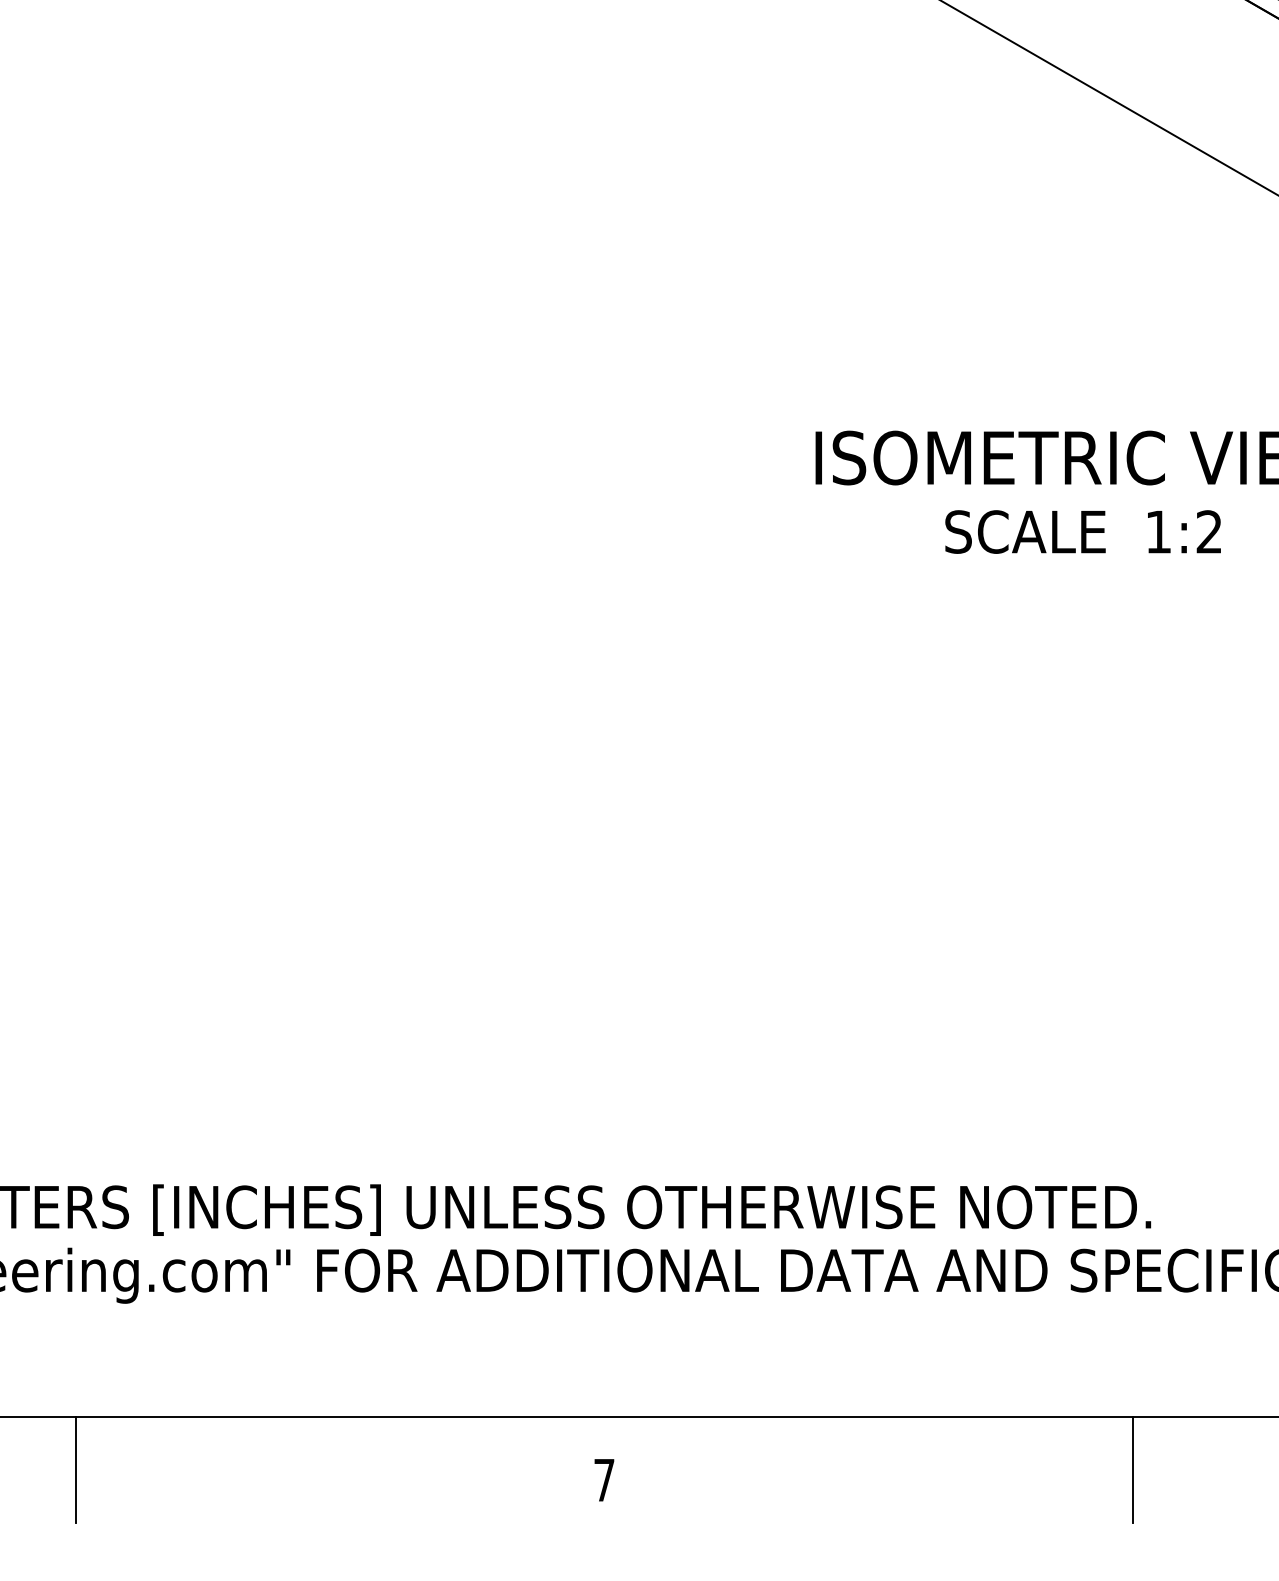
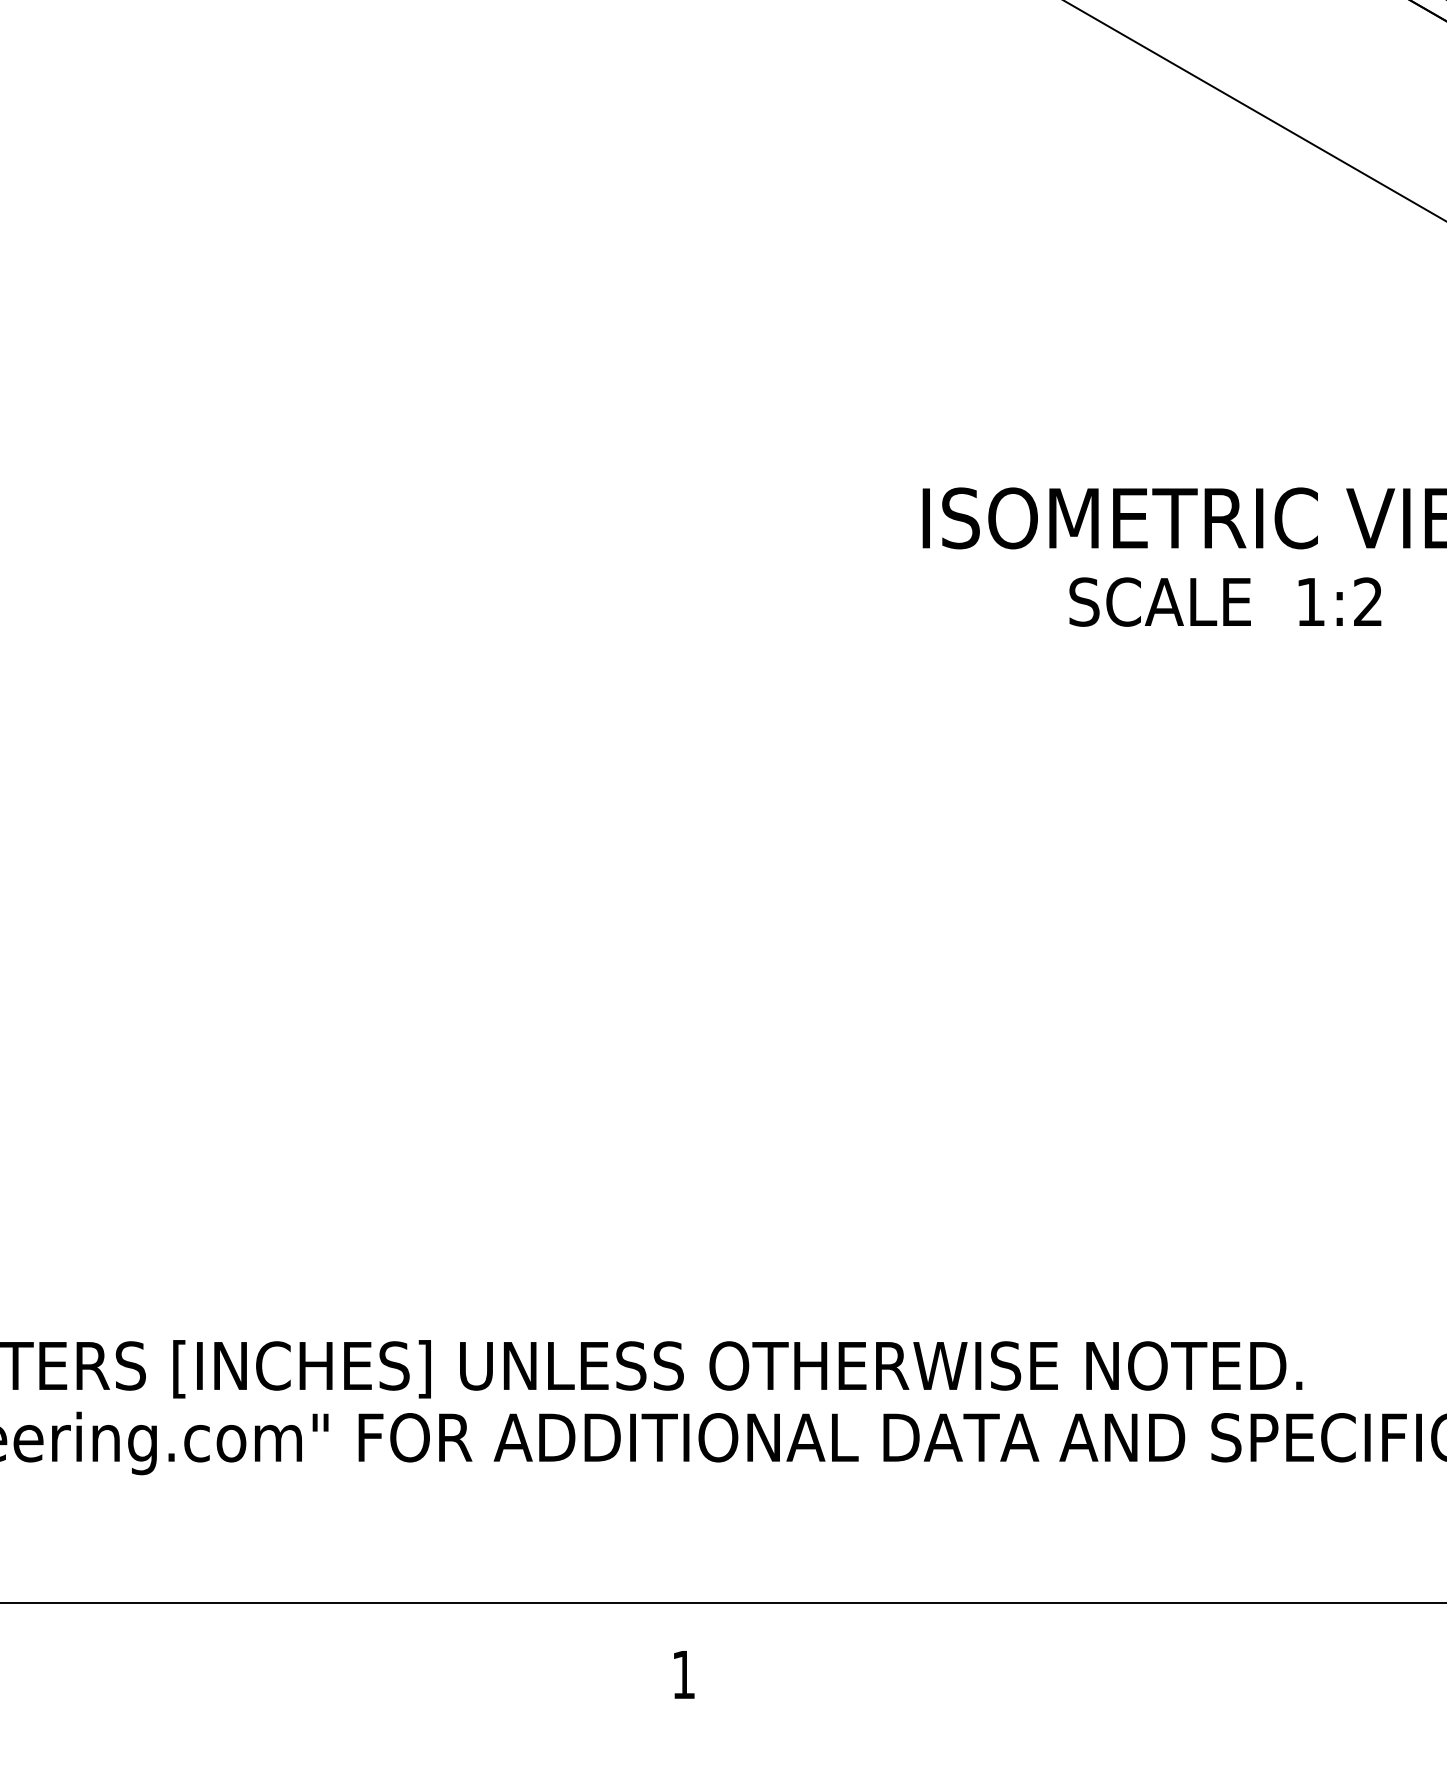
line: (76, 1469) -> (86, 1662), removed
line: (1132, 1469) -> (1281, 1662), removed
text: (604, 1480) -> (683, 1675), 7 -> 1

